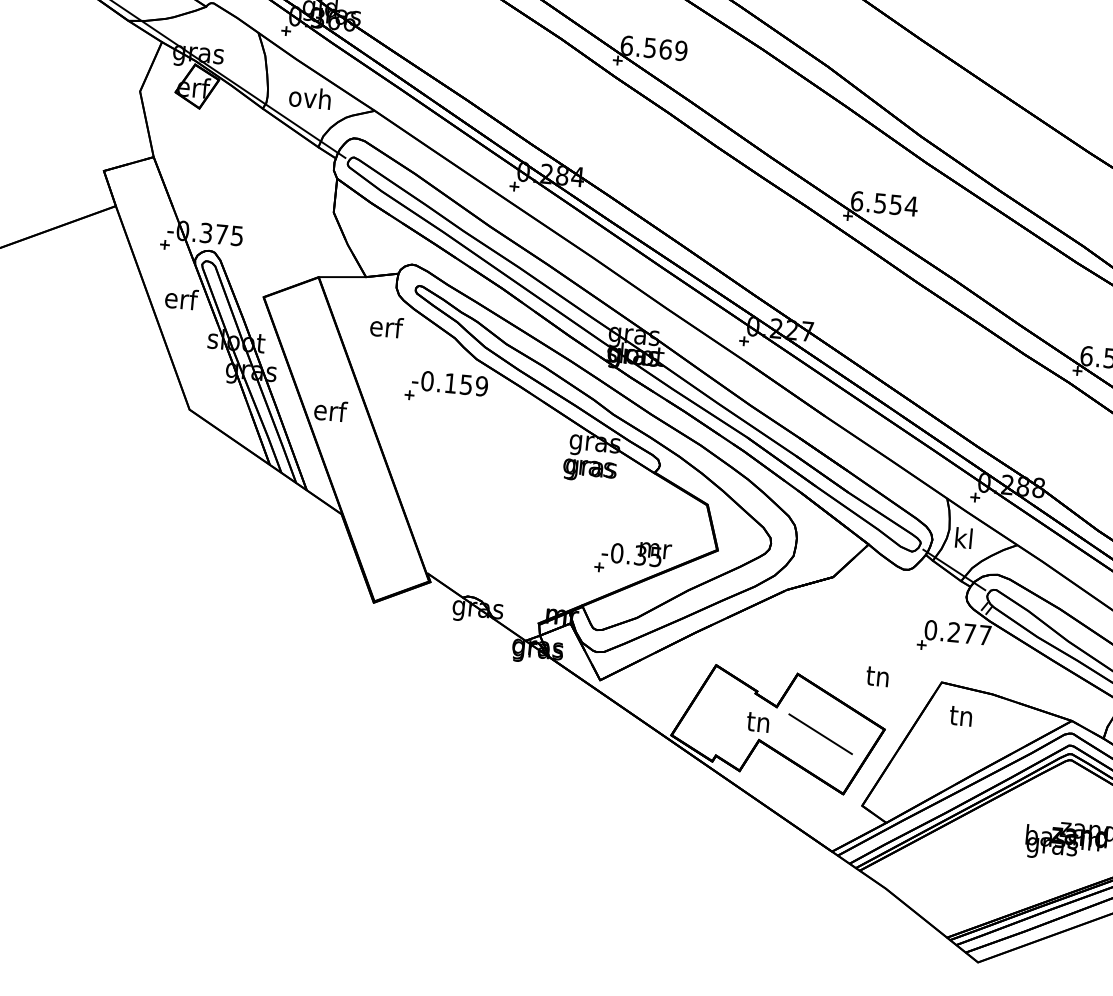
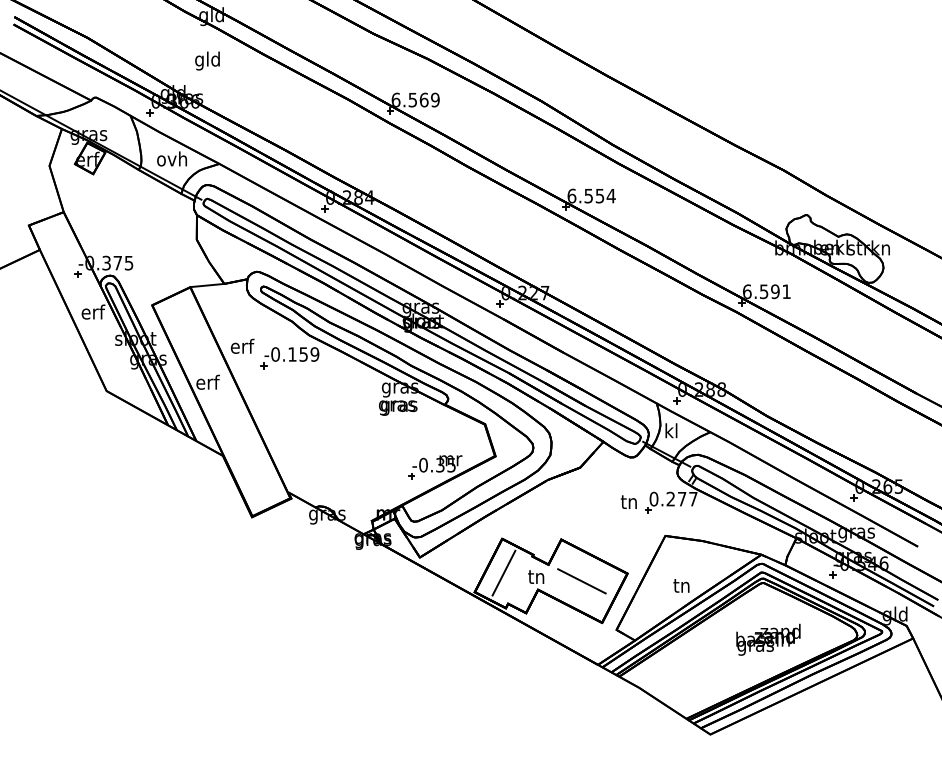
text: (386, 325) -> (242, 345), moved
text: (877, 675) -> (628, 501), moved
line: (713, 711) -> (503, 572), added
text: (961, 715) -> (681, 585), moved

